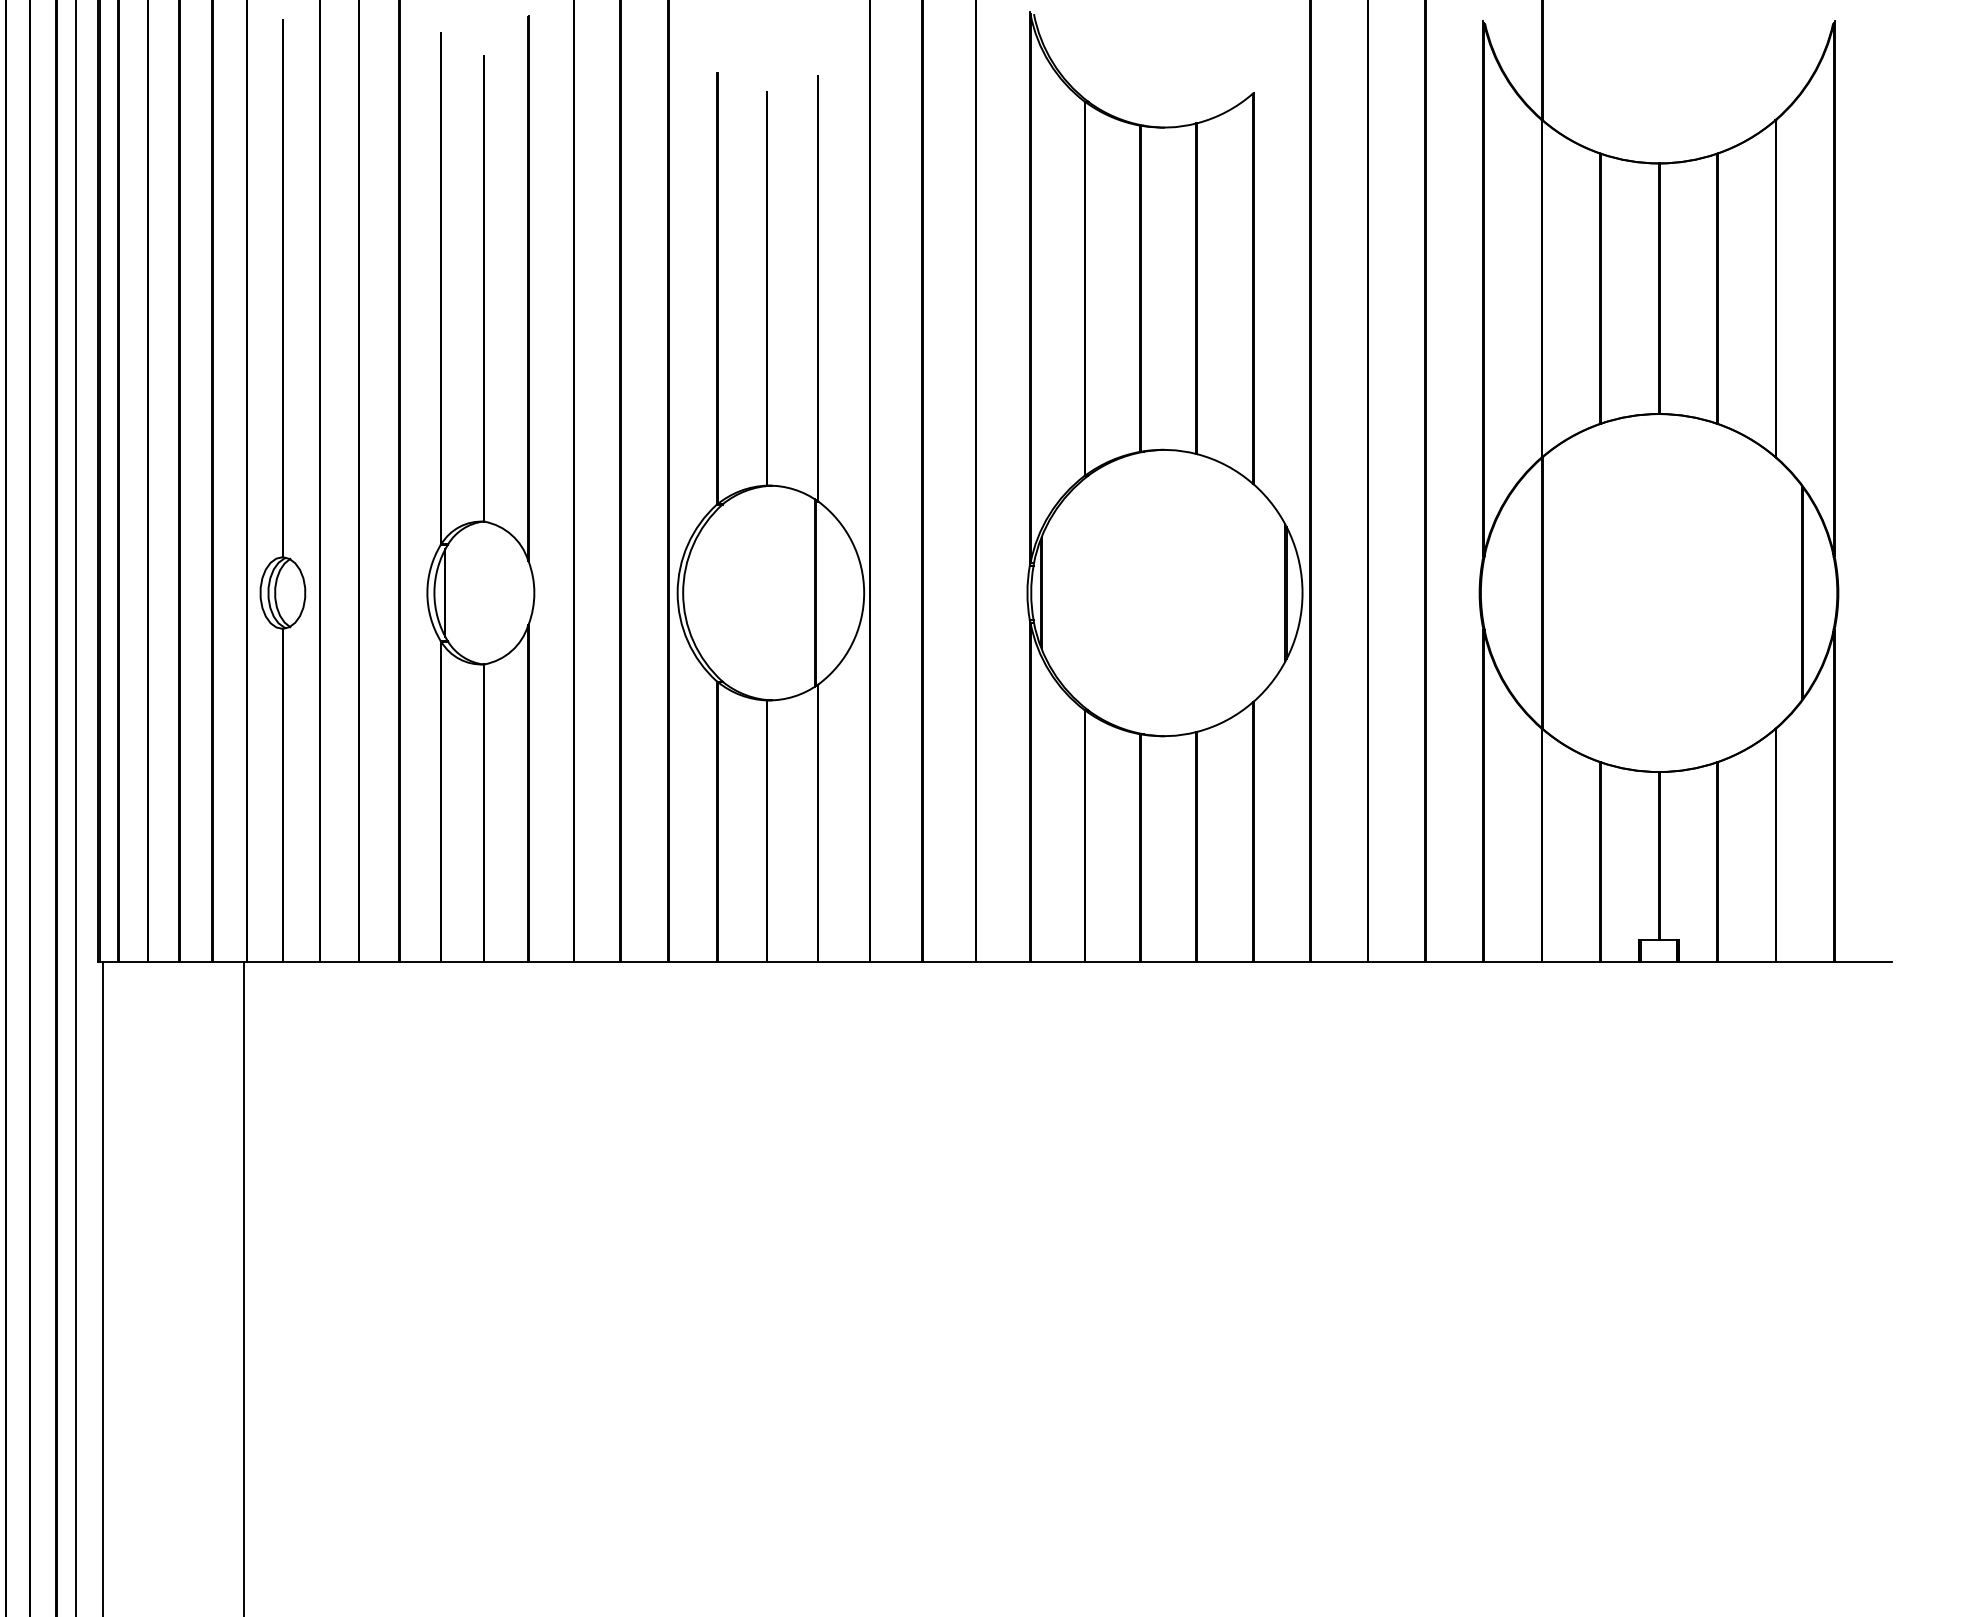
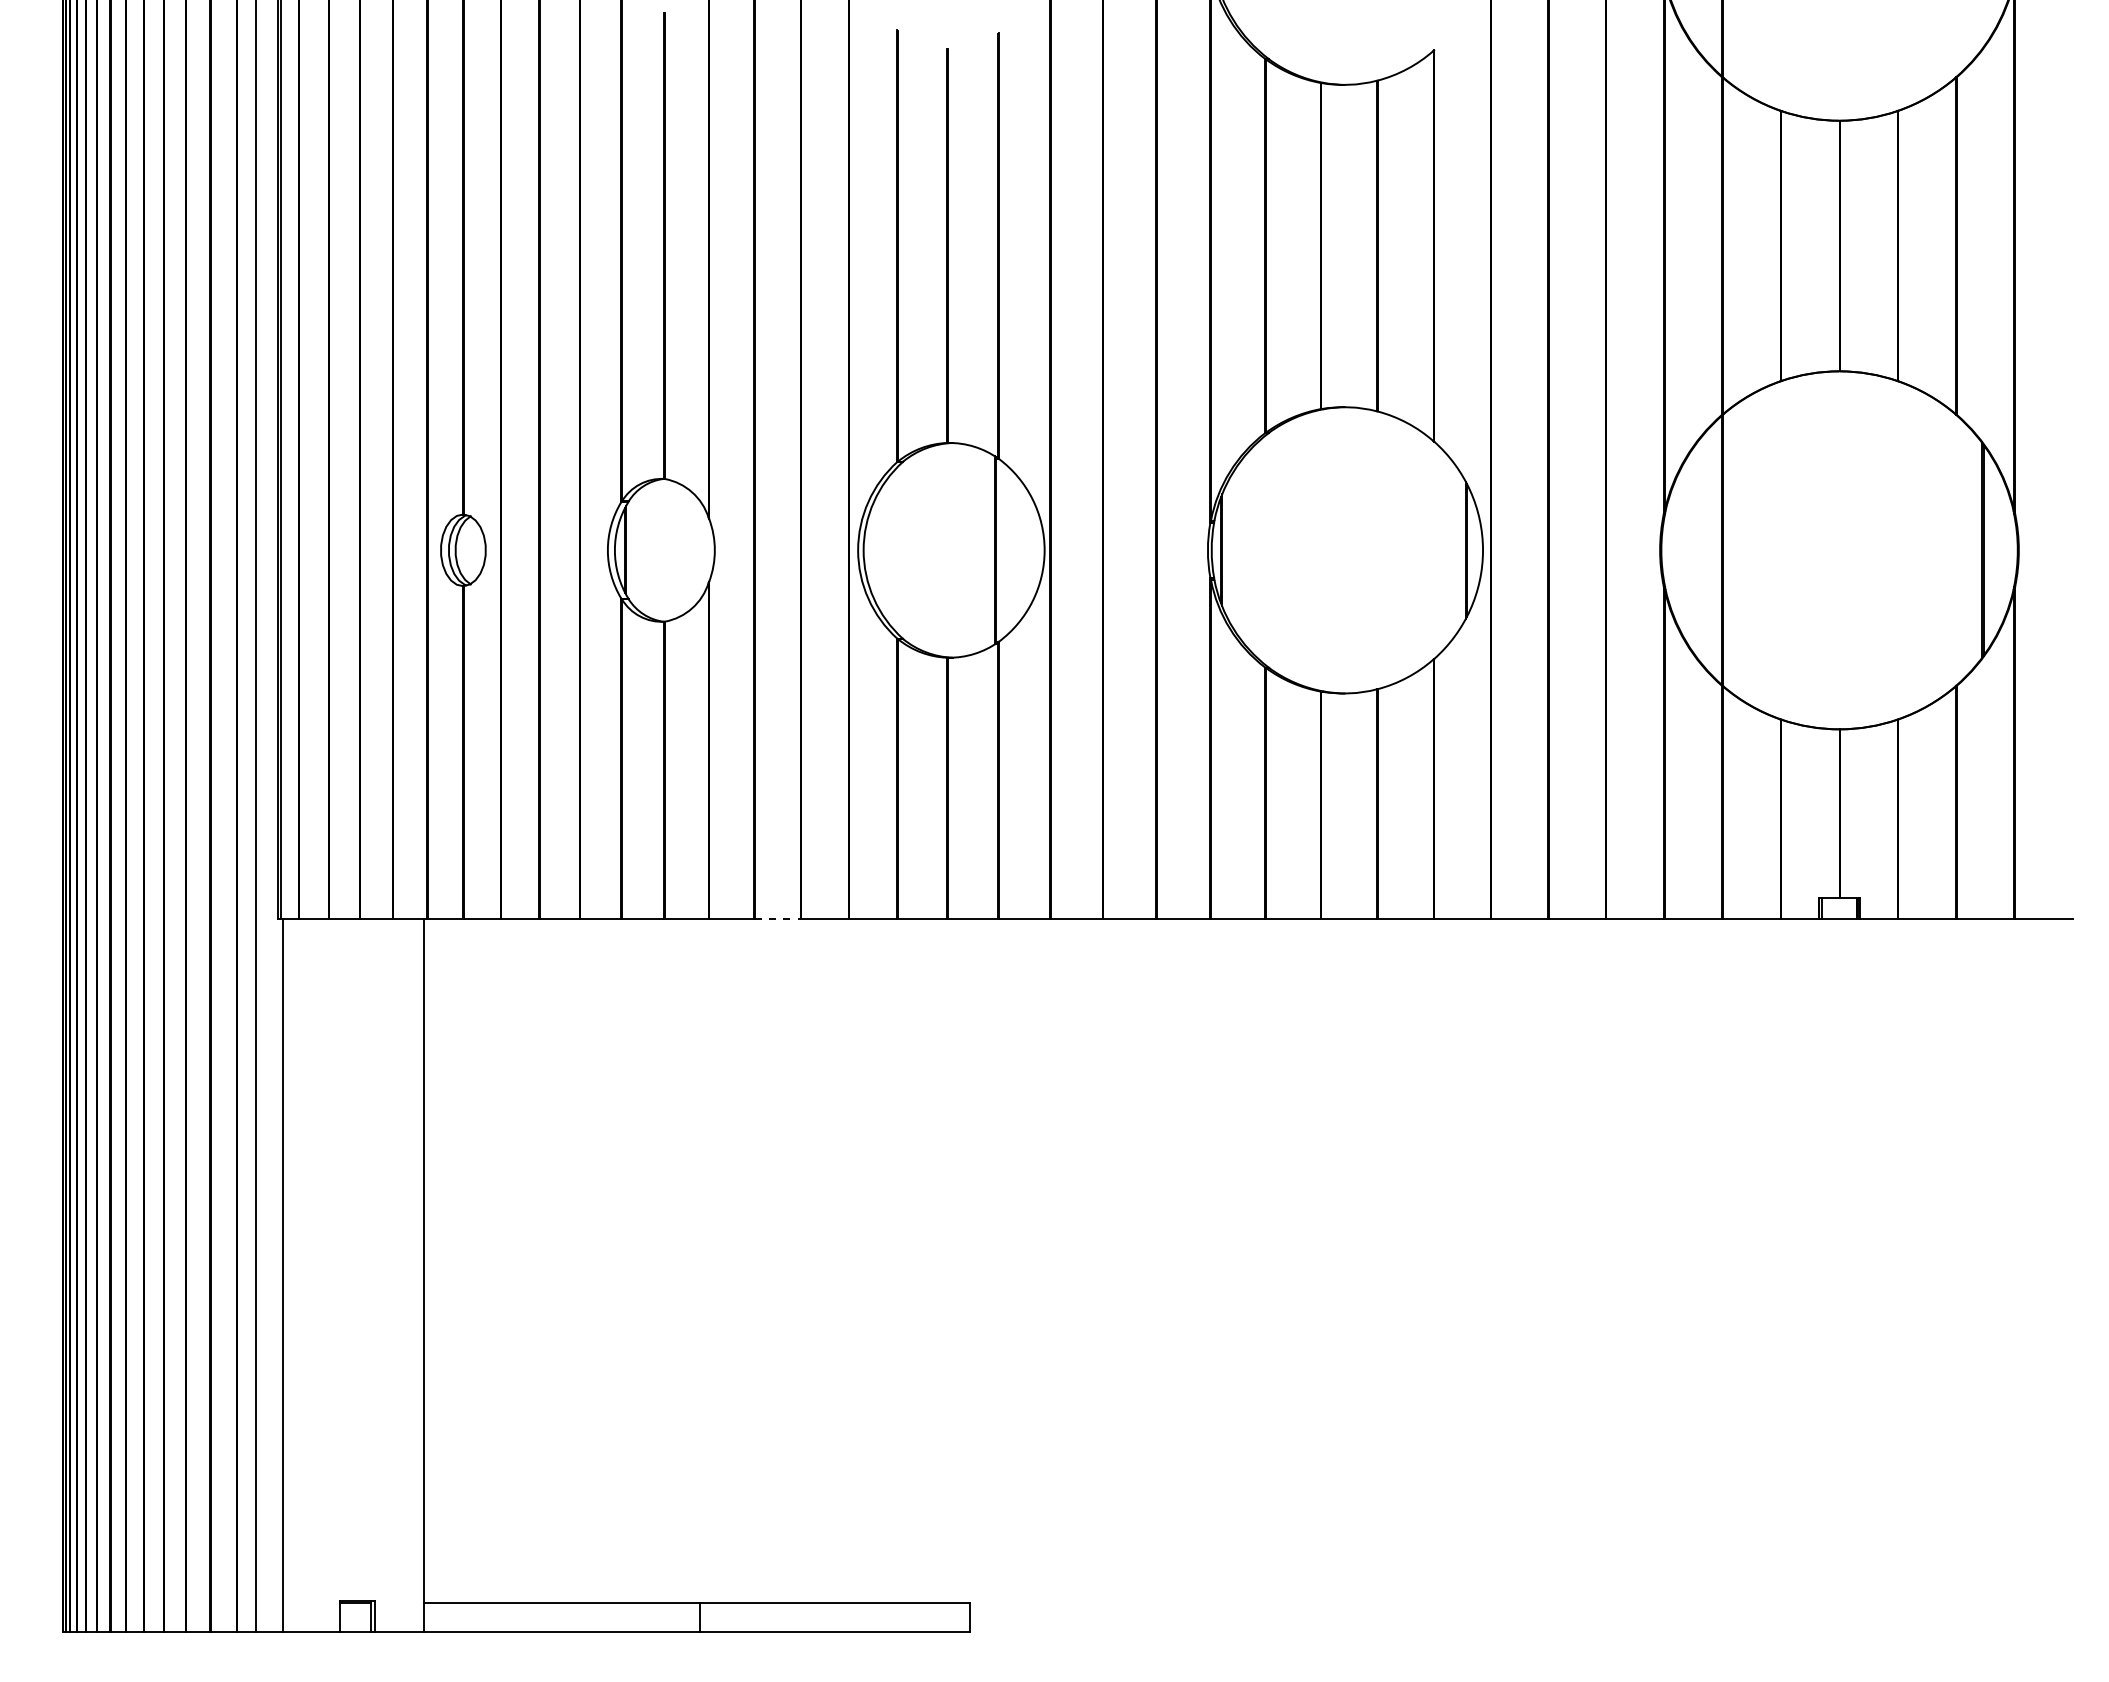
line: (598, 962) -> (778, 919), solid -> dashed

